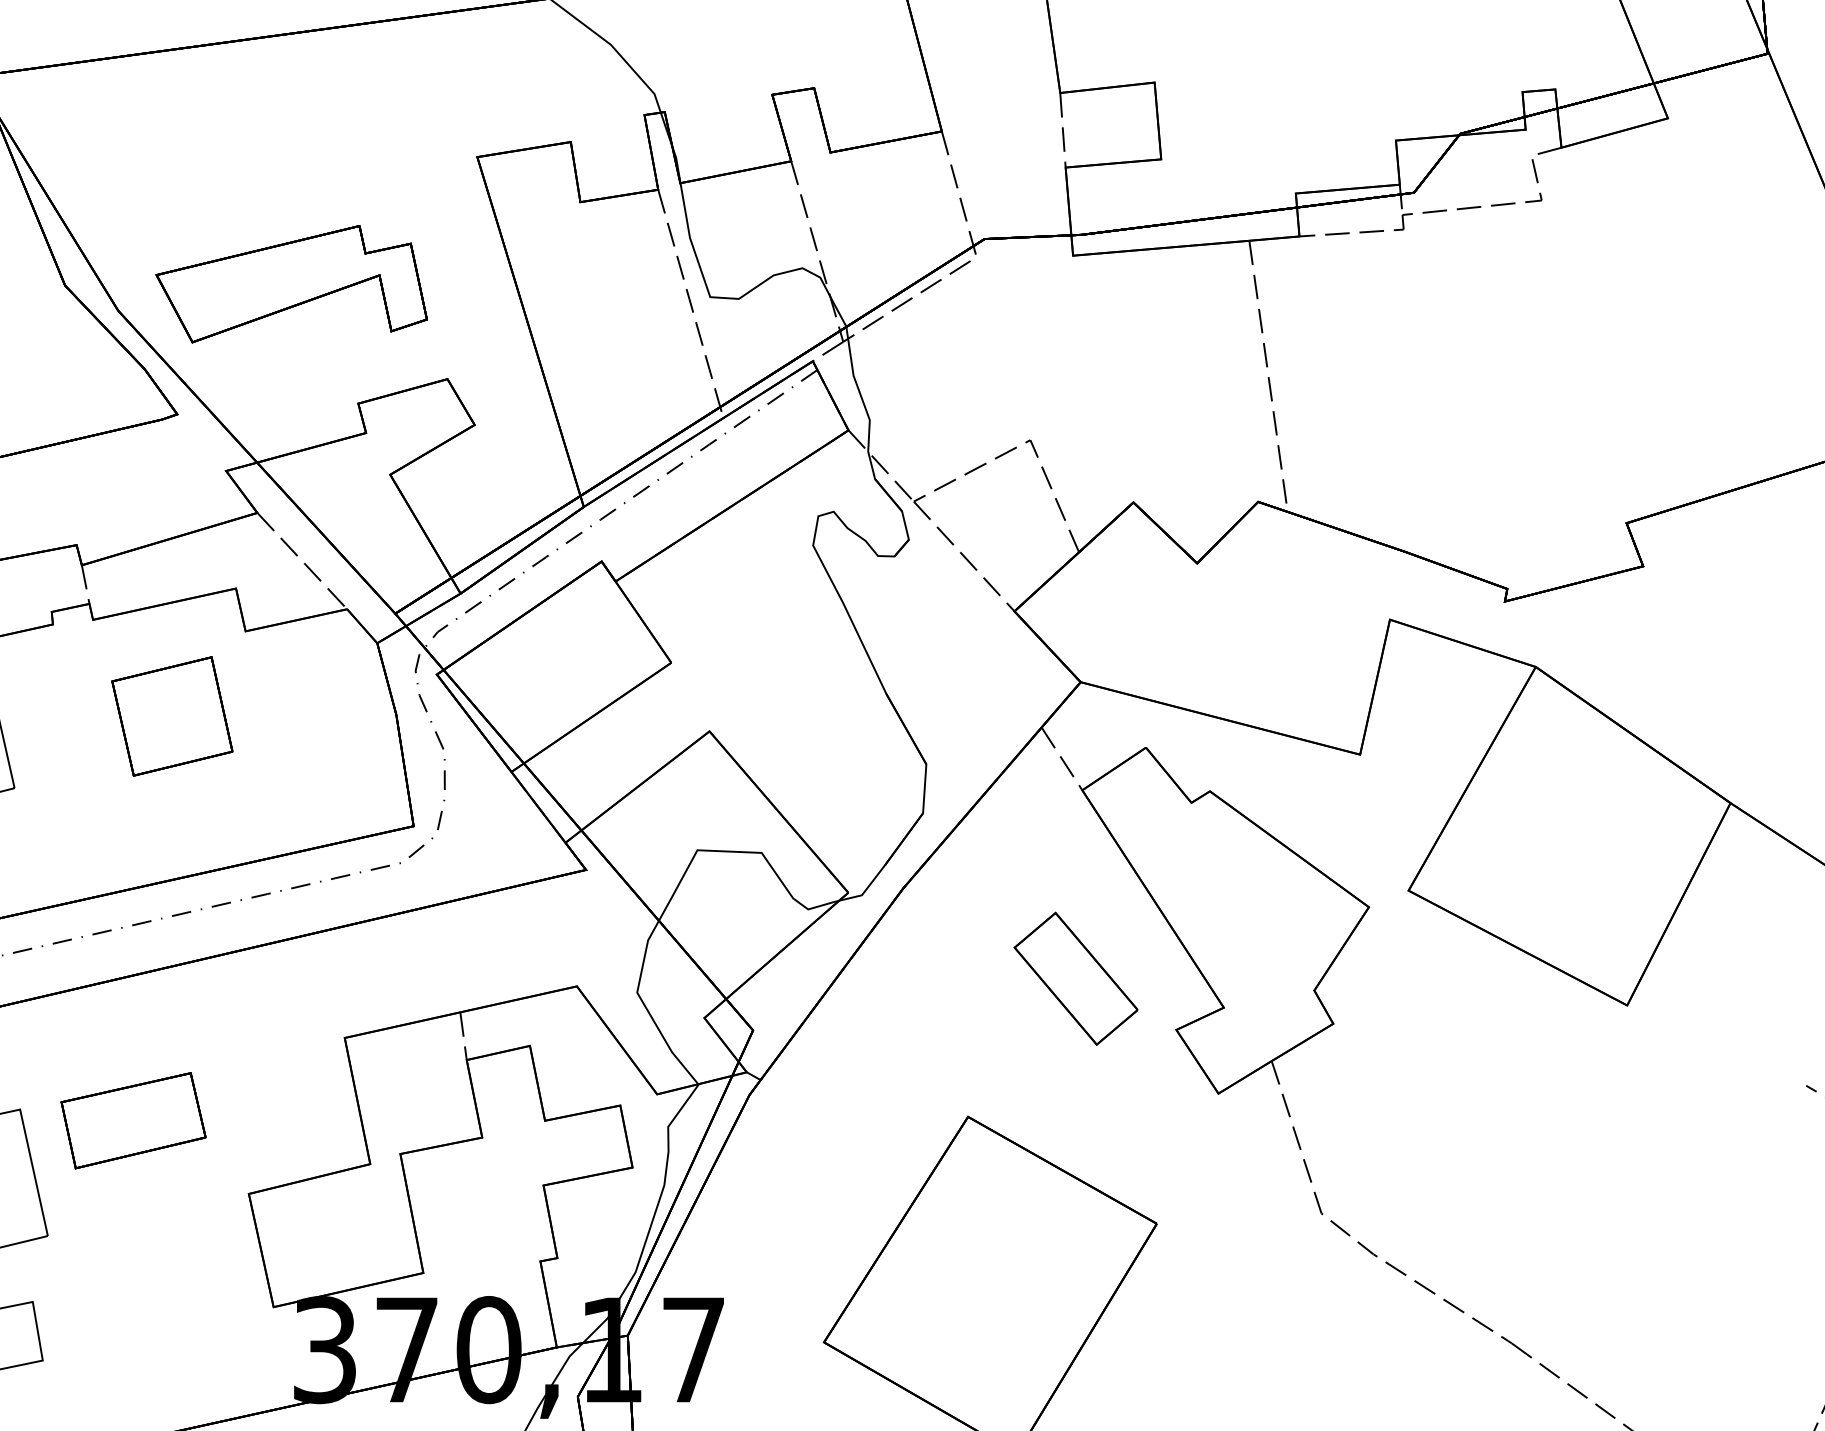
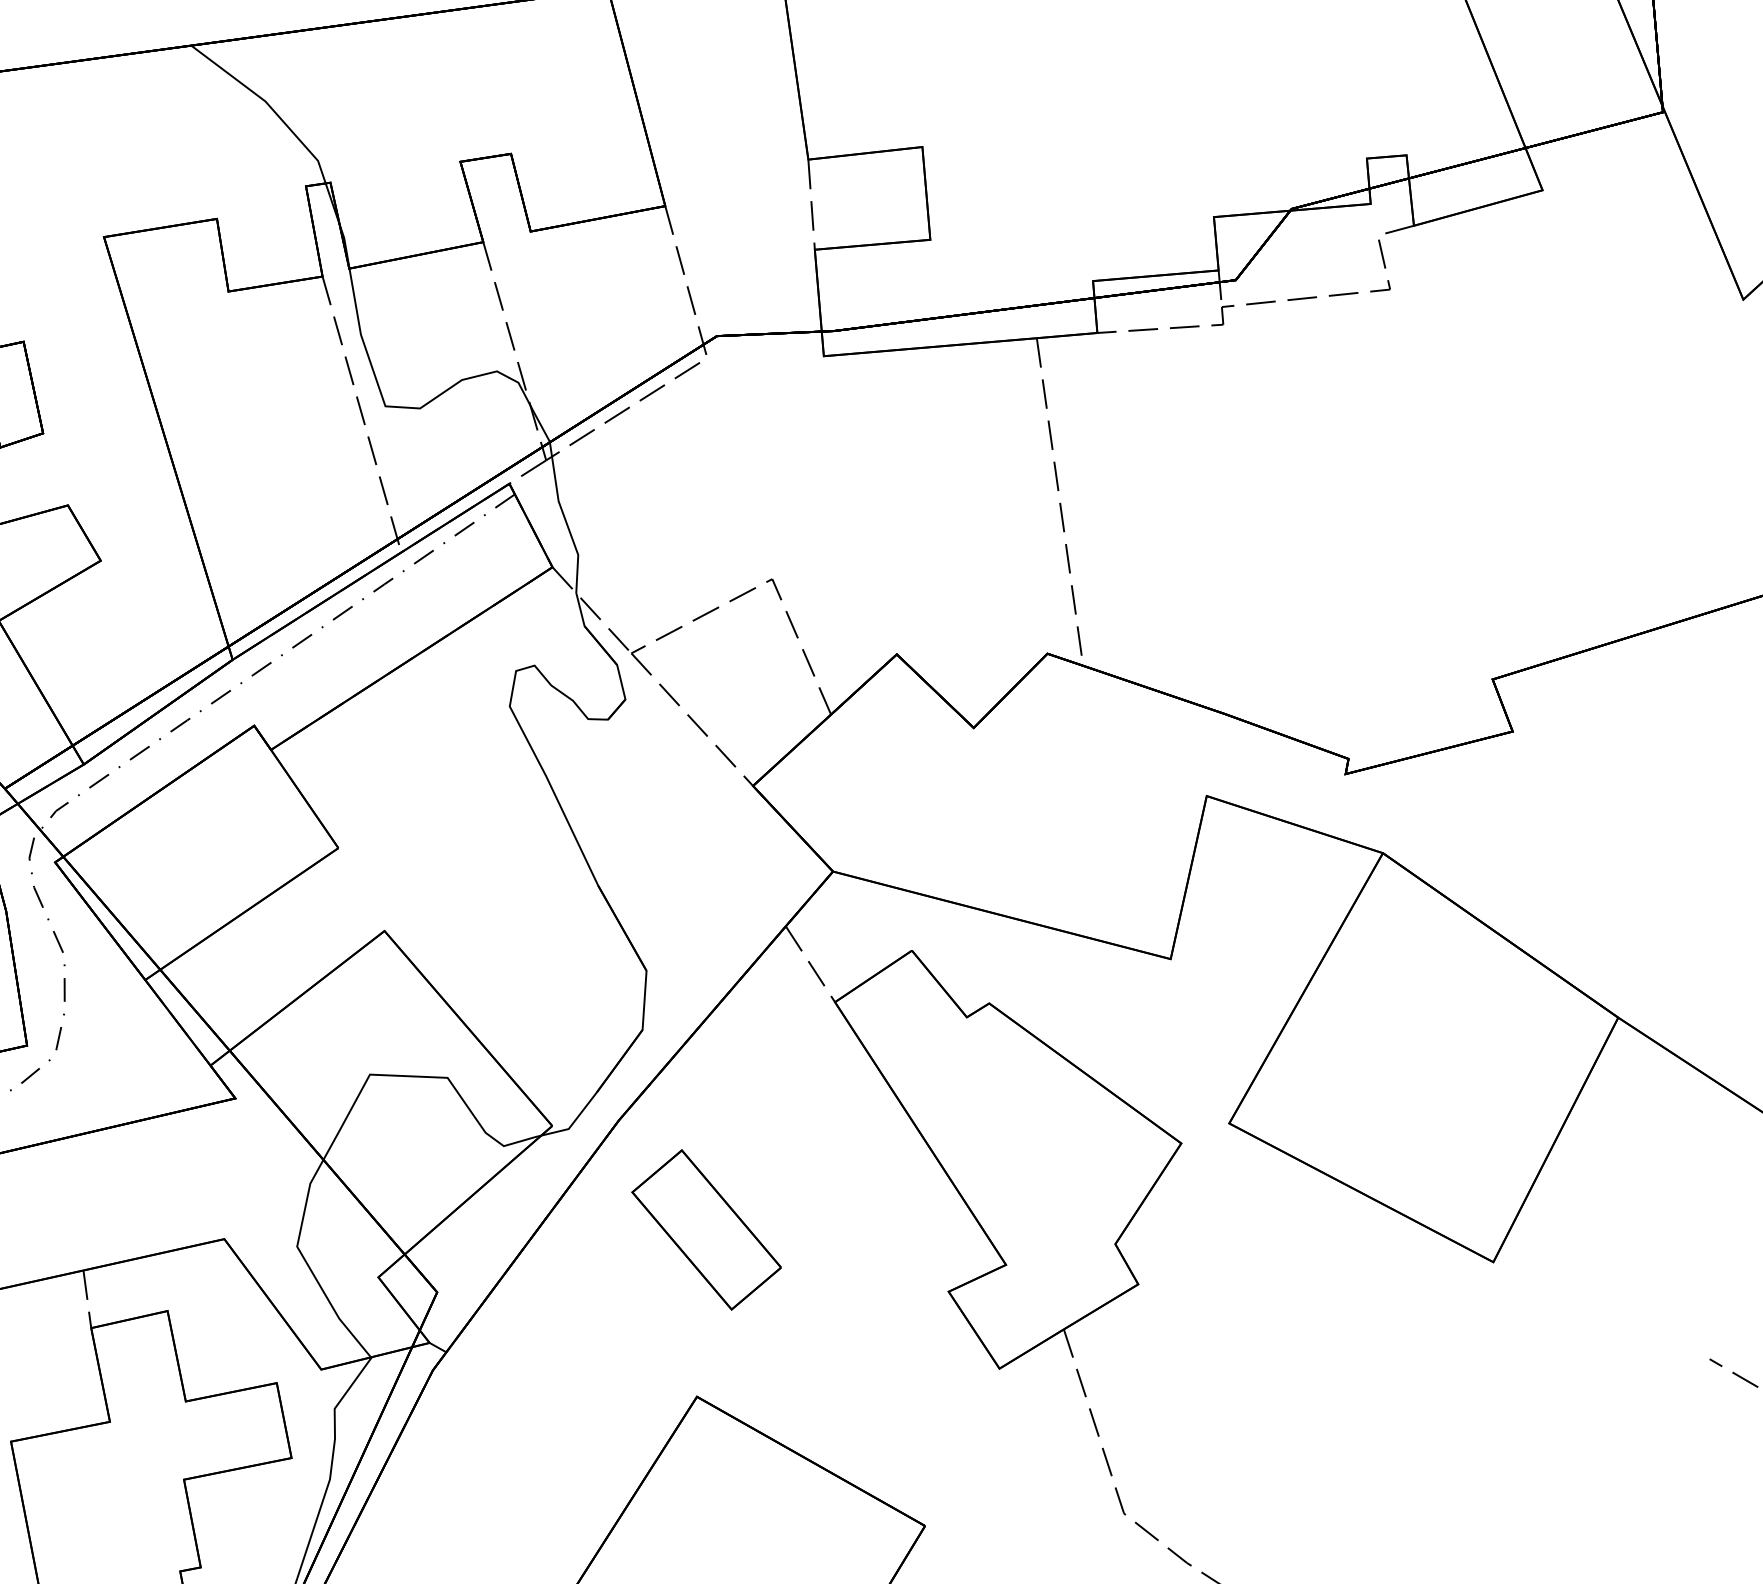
part: (1075, 978) -> (705, 1229), moved

